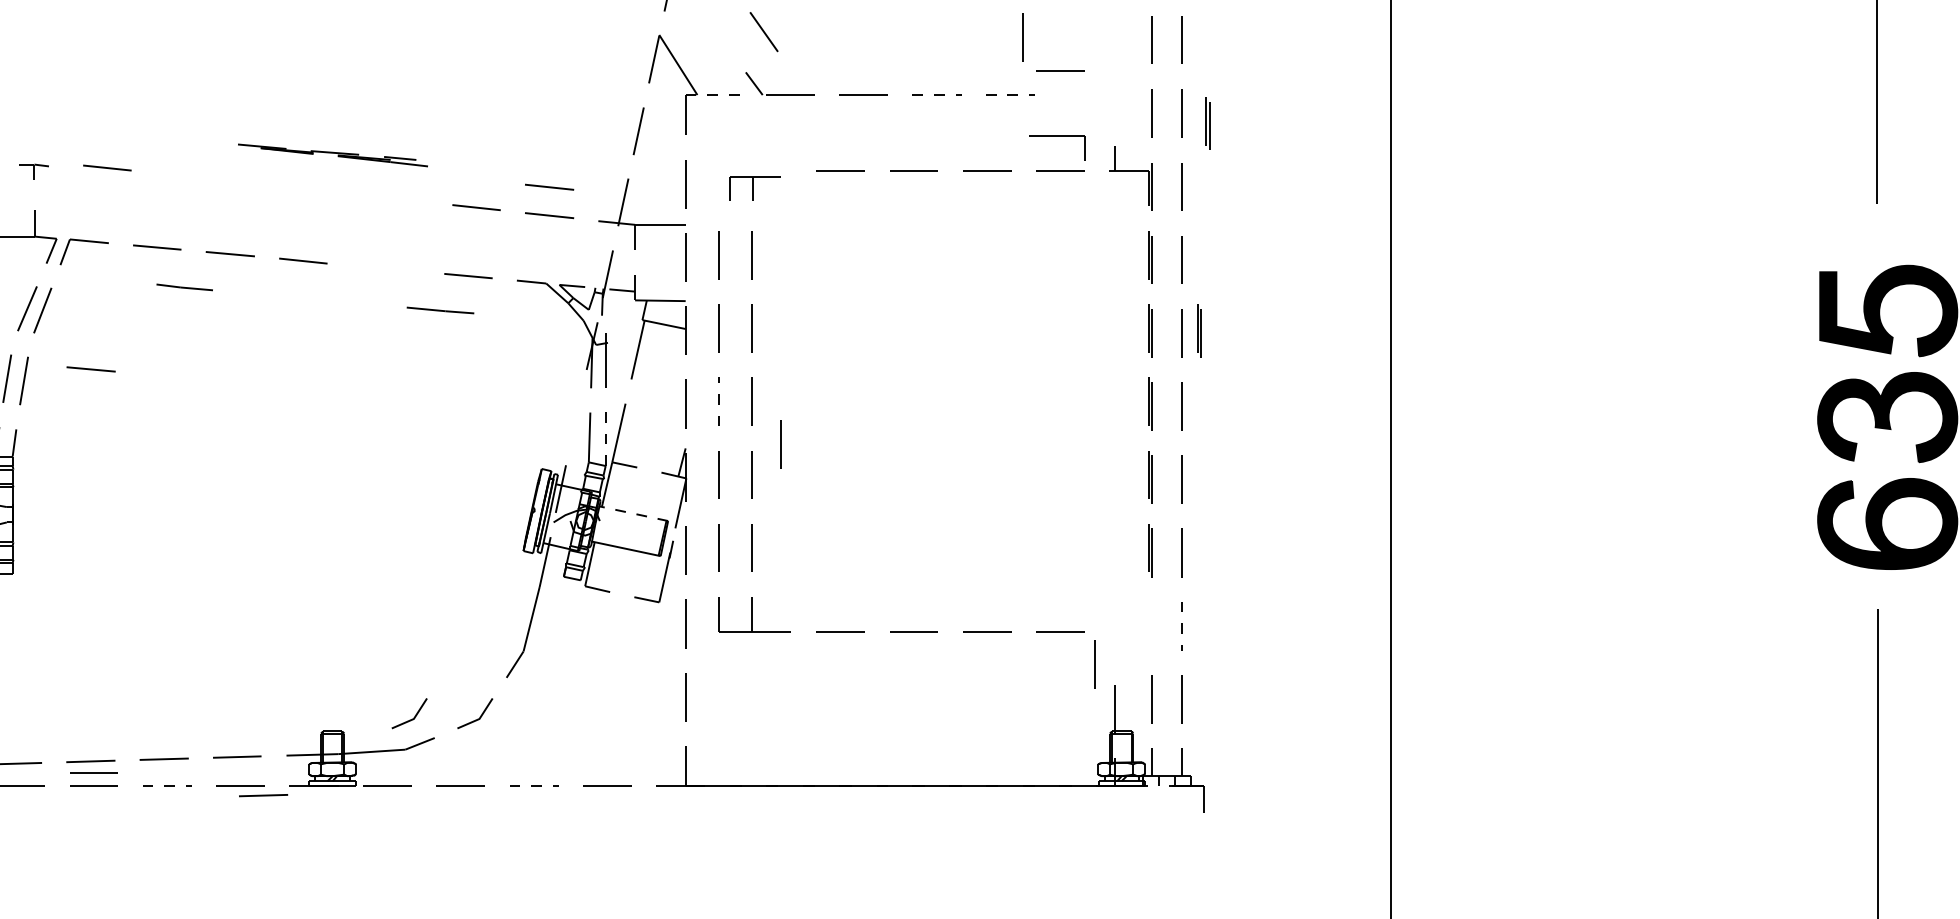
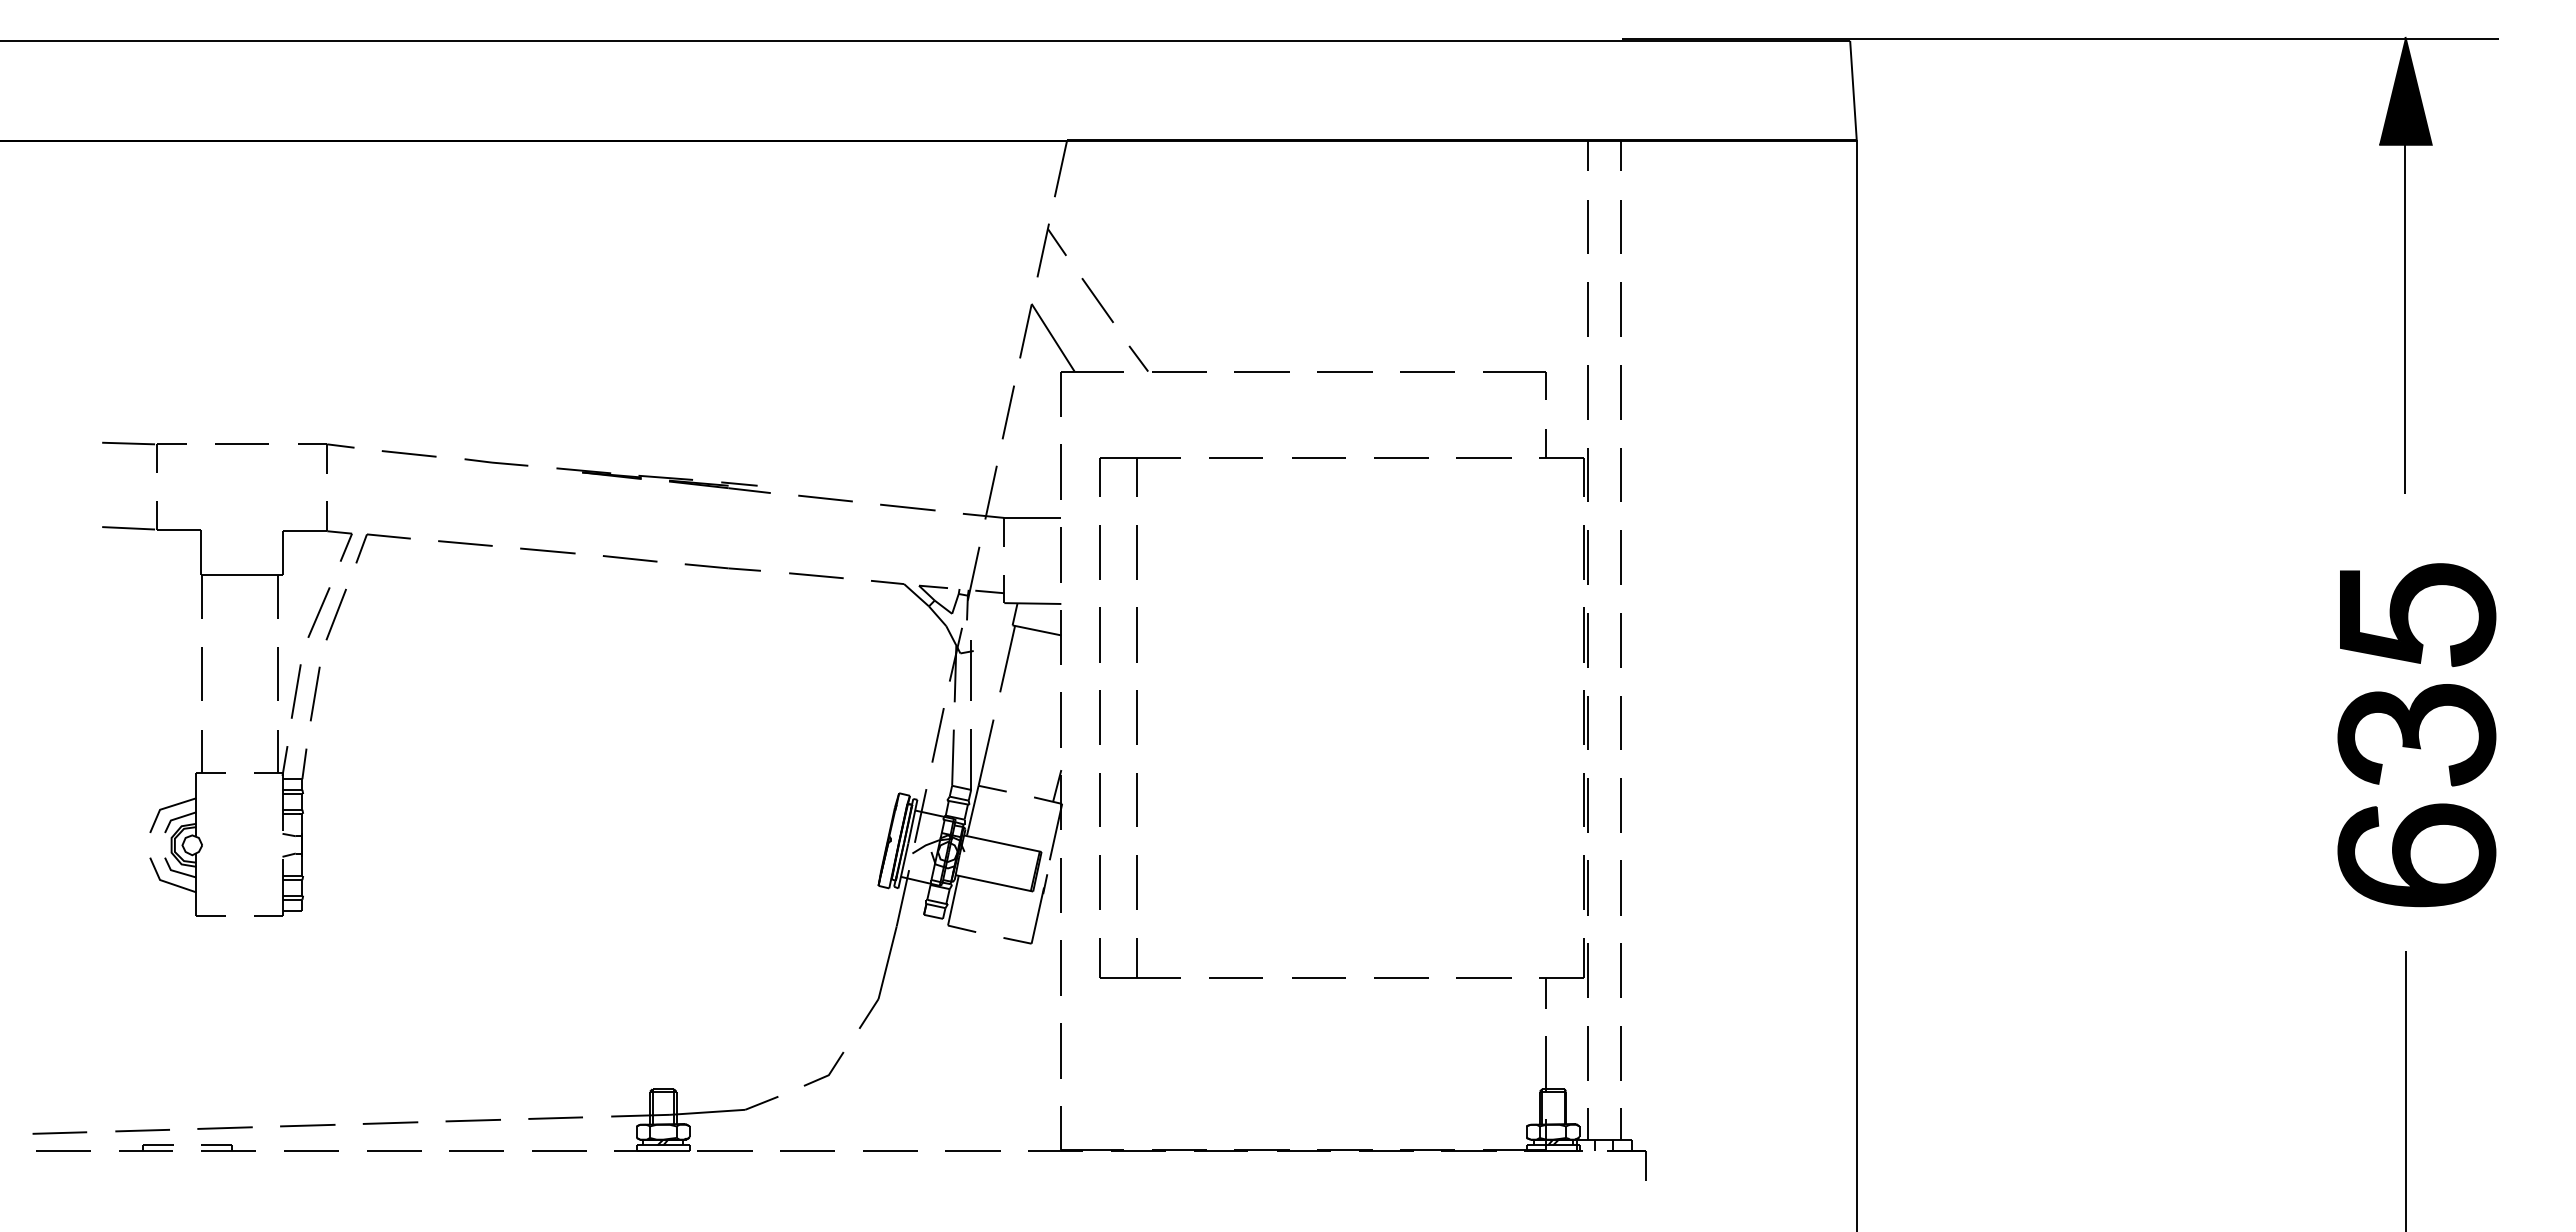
line: (763, 32) -> (1097, 300), moved
line: (1022, 37) -> (1441, 306), removed
line: (1059, 71) -> (1483, 344), removed
line: (713, 94) -> (1092, 371), dashed -> solid
line: (936, 94) -> (1344, 371), dashed -> solid
line: (1010, 94) -> (1427, 371), dashed -> solid
part: (1208, 123) -> (1650, 403), removed
part: (1057, 136) -> (1514, 372), moved
part: (332, 155) -> (663, 480), moved
part: (34, 172) -> (326, 458), size x1.67
line: (549, 187) -> (907, 475), removed
part: (754, 188) -> (1139, 476), size x1.43
line: (184, 287) -> (496, 462), moved
line: (440, 310) -> (722, 567), moved
part: (1199, 330) -> (1640, 637), removed
line: (90, 368) -> (390, 680), removed
line: (719, 401) -> (1099, 717), dashed -> solid
line: (575, 417) -> (937, 735), added
line: (605, 439) -> (971, 759), dashed -> solid
line: (779, 444) -> (1167, 765), removed
line: (633, 513) -> (1002, 843), dashed -> solid
line: (1181, 626) -> (1620, 970), dashed -> solid
part: (1130, 628) -> (1563, 973), added
line: (1094, 665) -> (1522, 1014), removed
line: (410, 719) -> (751, 1075), removed
line: (94, 772) -> (394, 1135), removed
line: (167, 786) -> (476, 1151), dashed -> solid
line: (534, 786) -> (890, 1151), dashed -> solid
line: (262, 795) -> (584, 1161), removed

